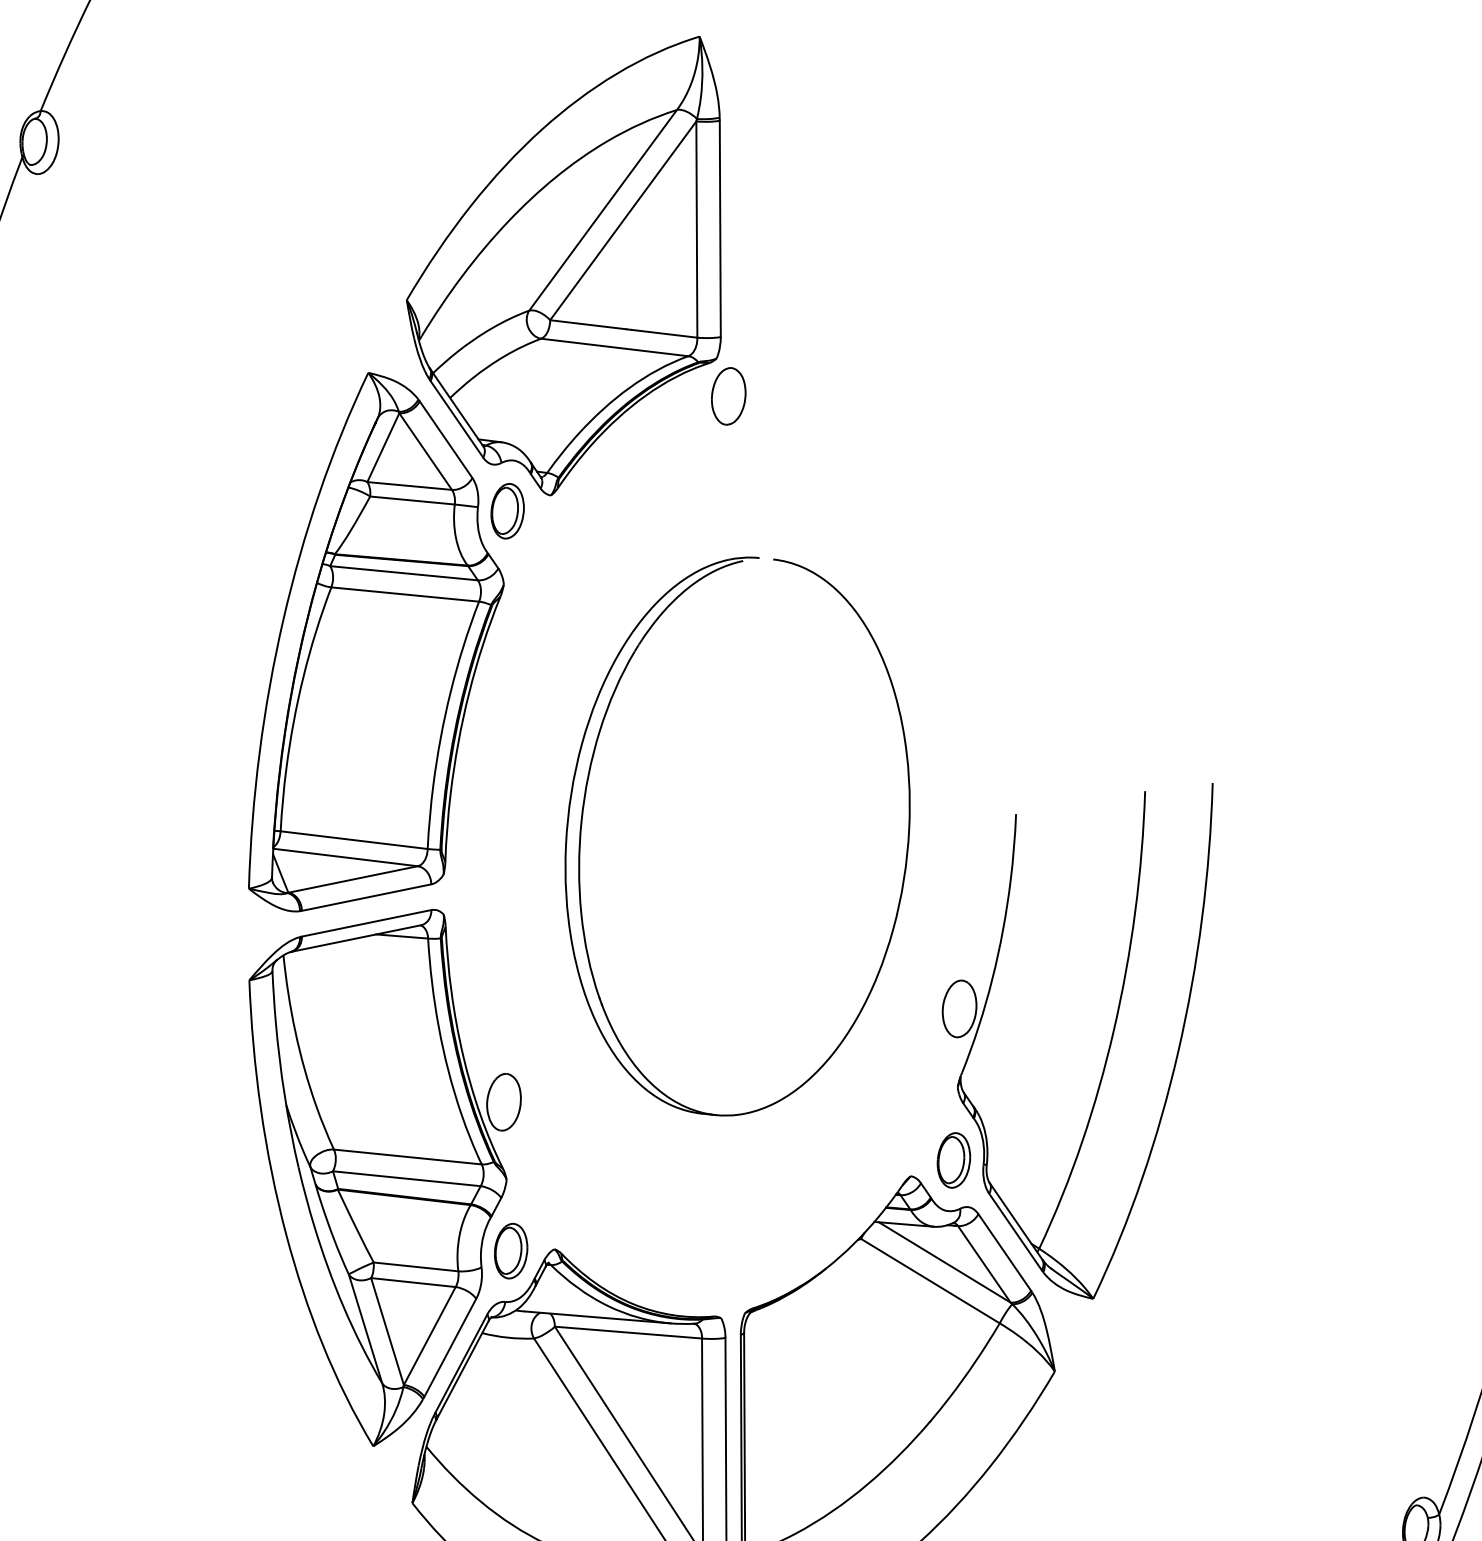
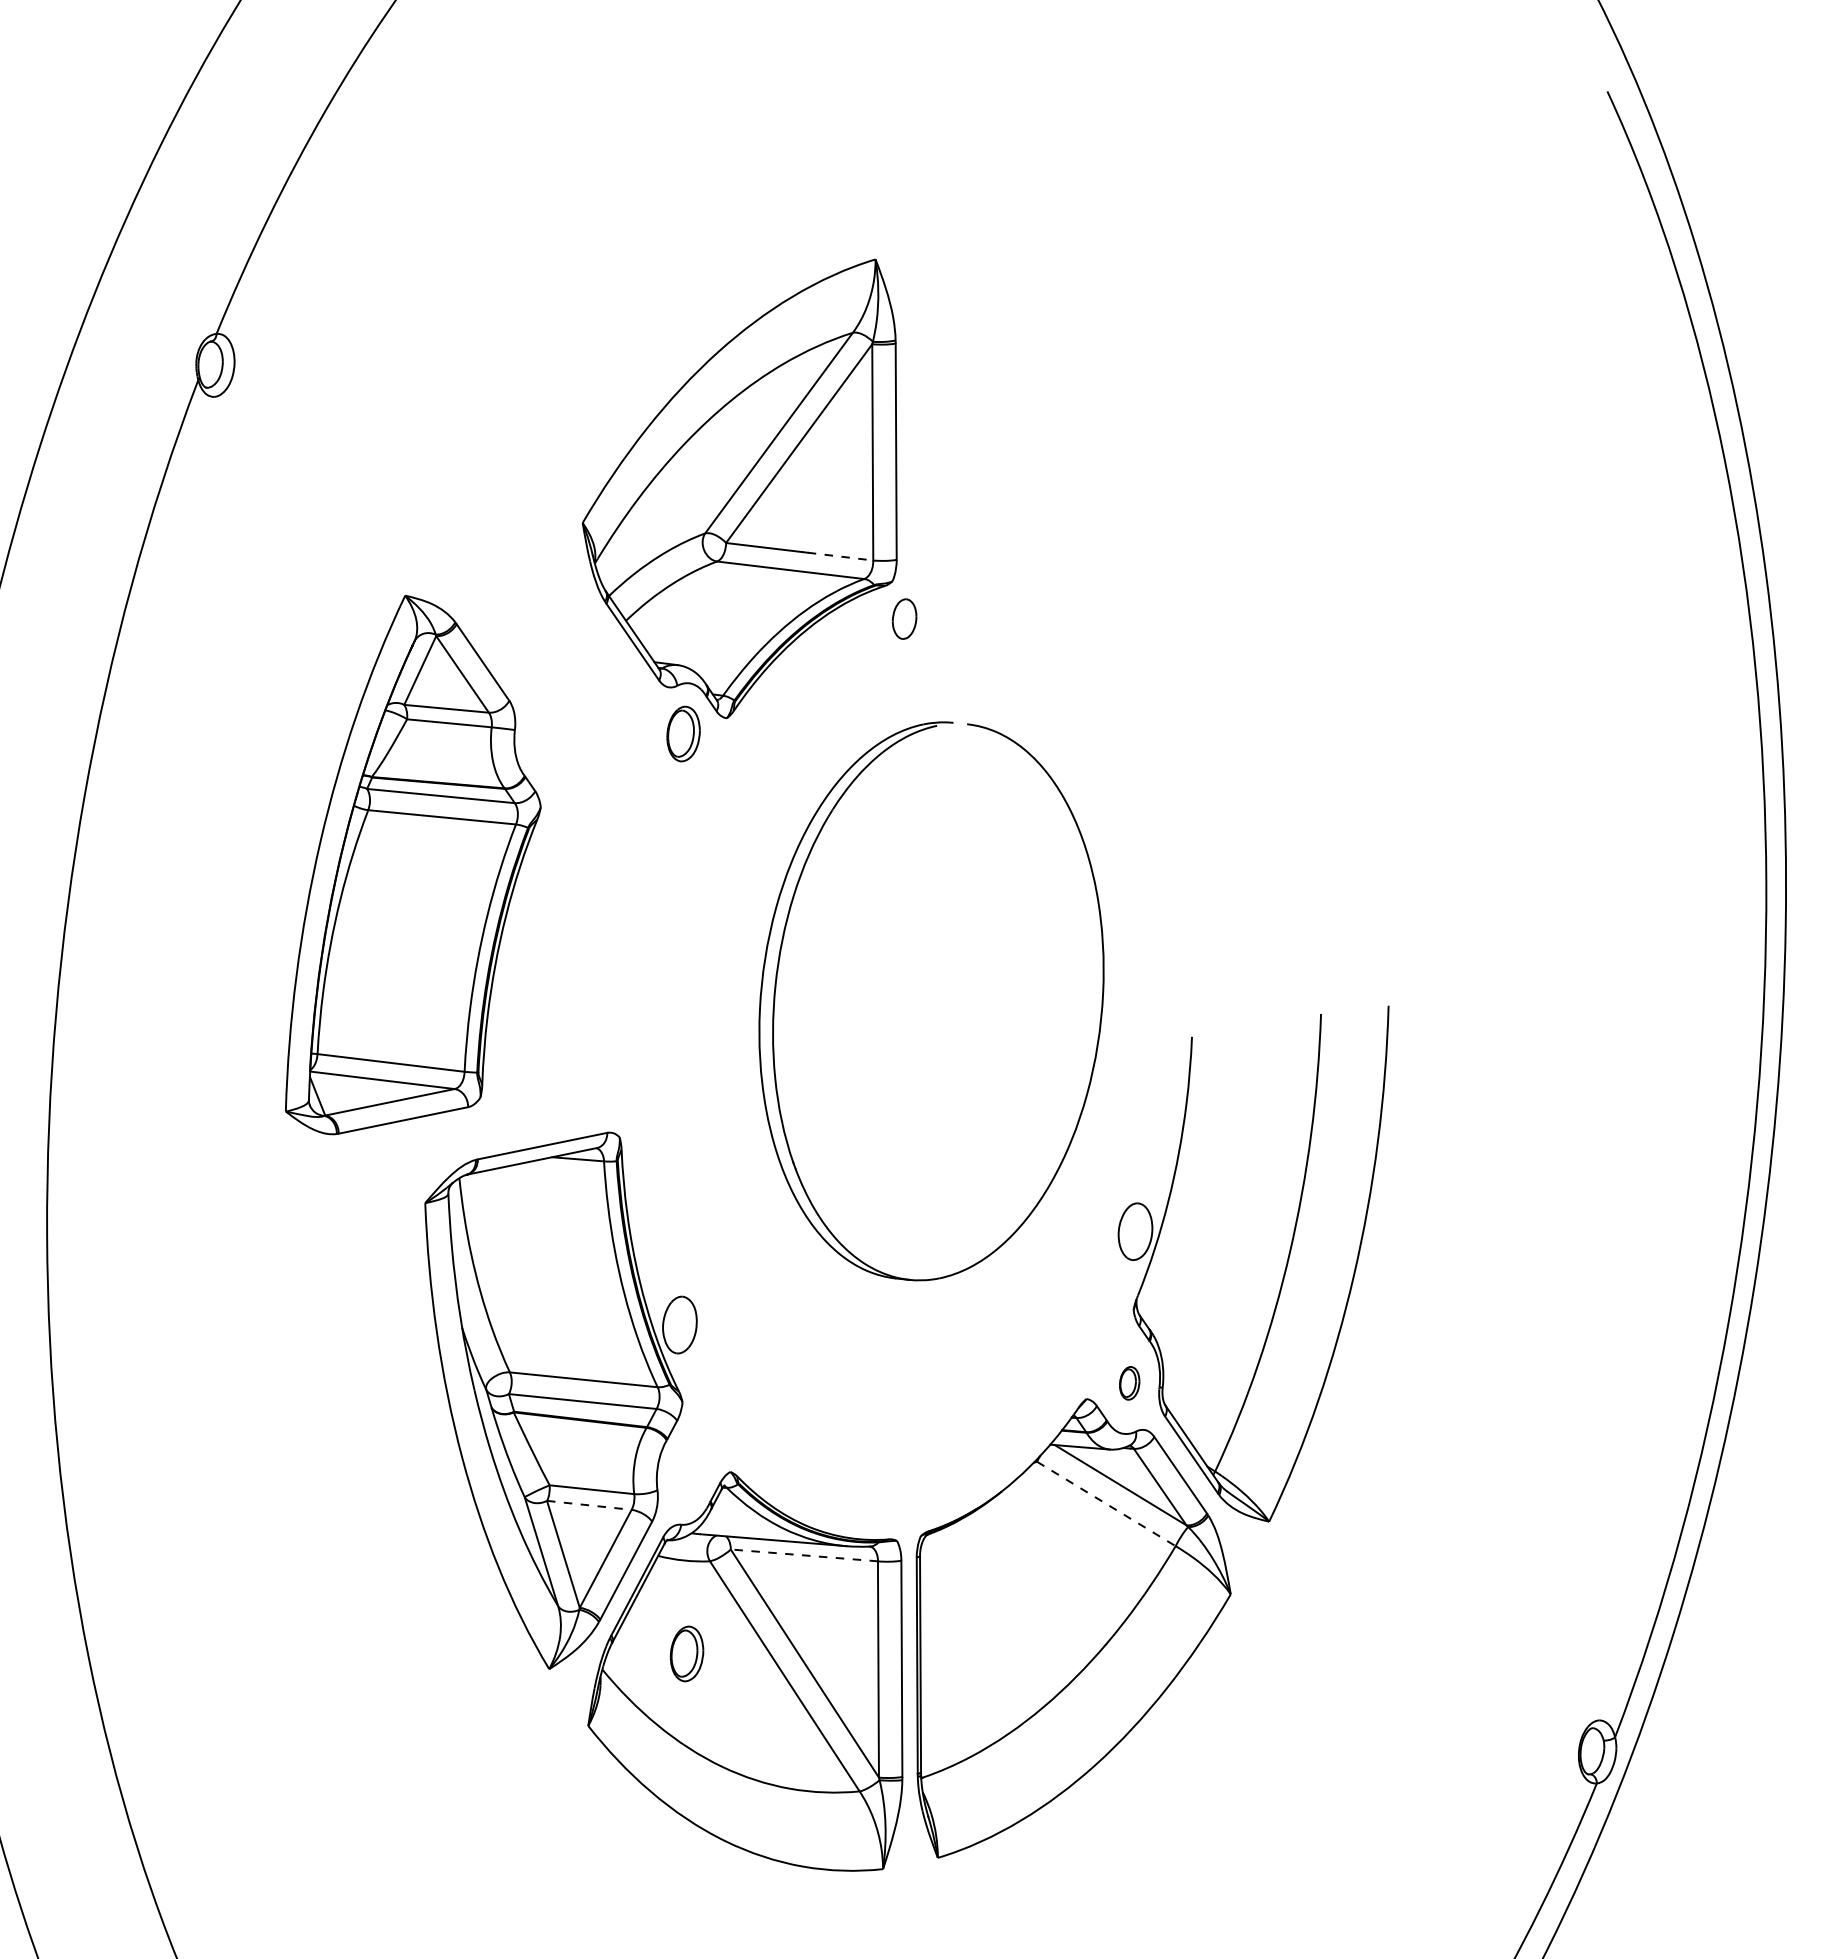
line: (664, 333) -> (840, 556), solid -> dashed
part: (728, 395) -> (904, 618), size x0.7
part: (376, 641) -> (413, 864), moved
part: (582, 824) -> (776, 989), moved
part: (953, 1160) -> (1129, 1383), size x0.6
part: (510, 1250) -> (686, 1653), moved
line: (930, 1281) -> (1106, 1504), solid -> dashed
line: (413, 1282) -> (589, 1505), solid -> dashed
line: (628, 1332) -> (804, 1555), solid -> dashed

